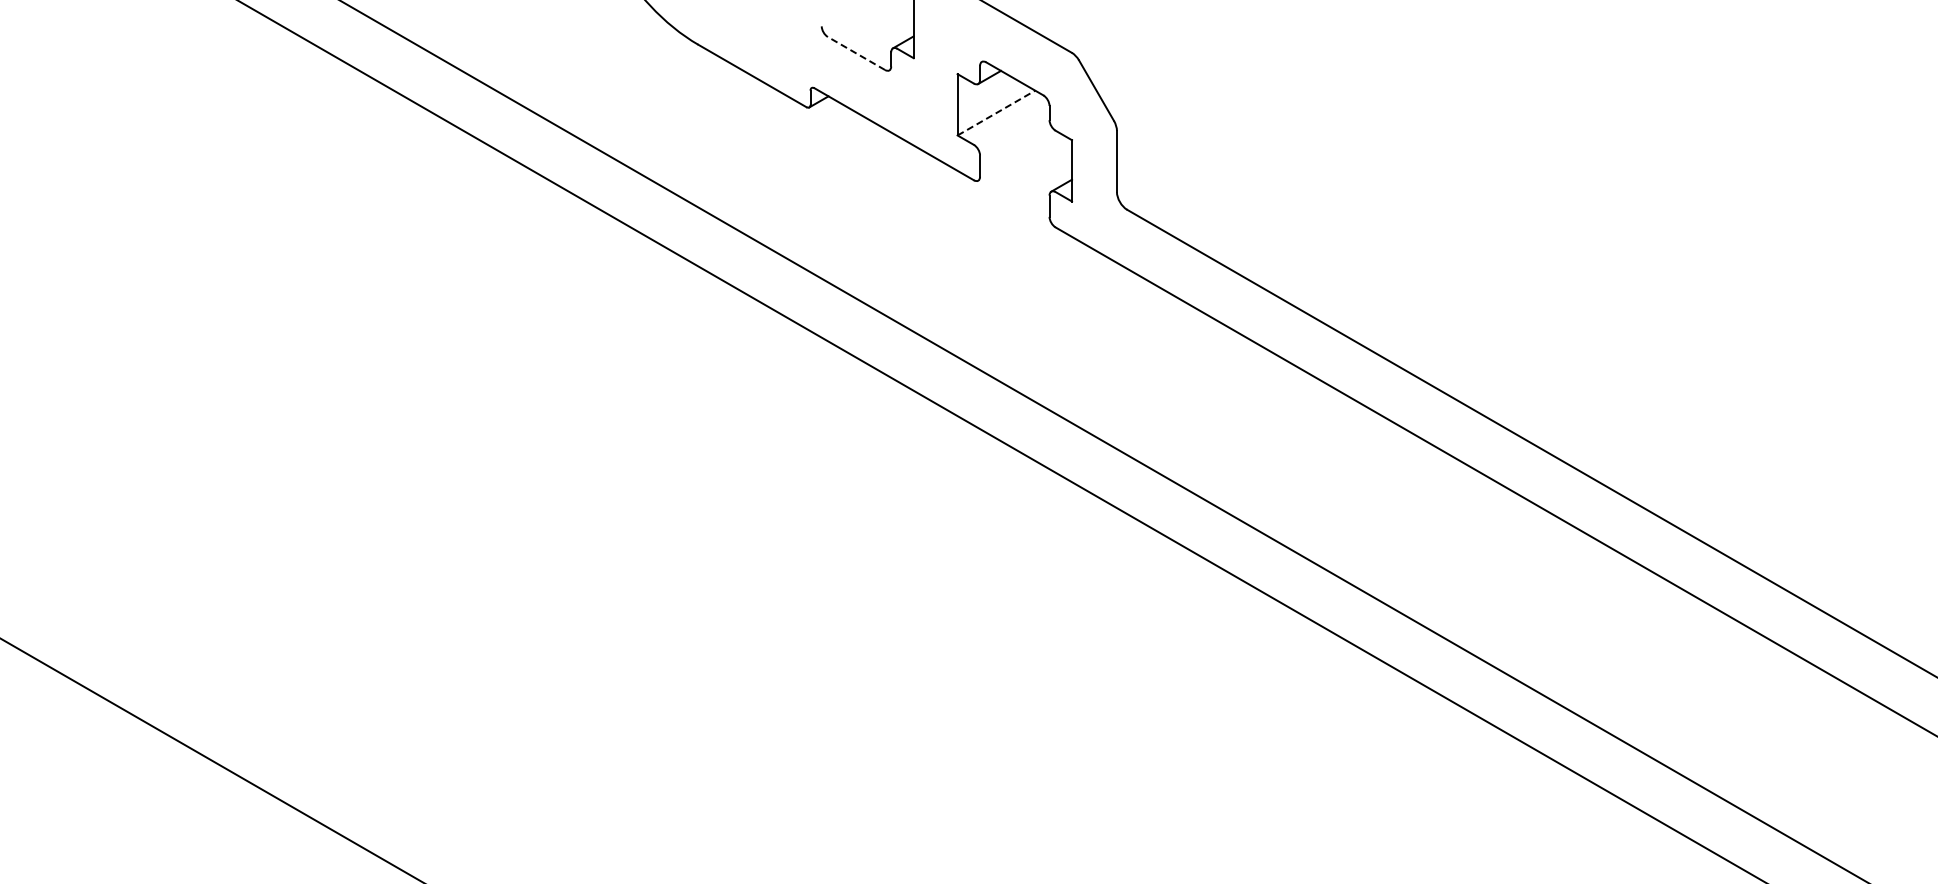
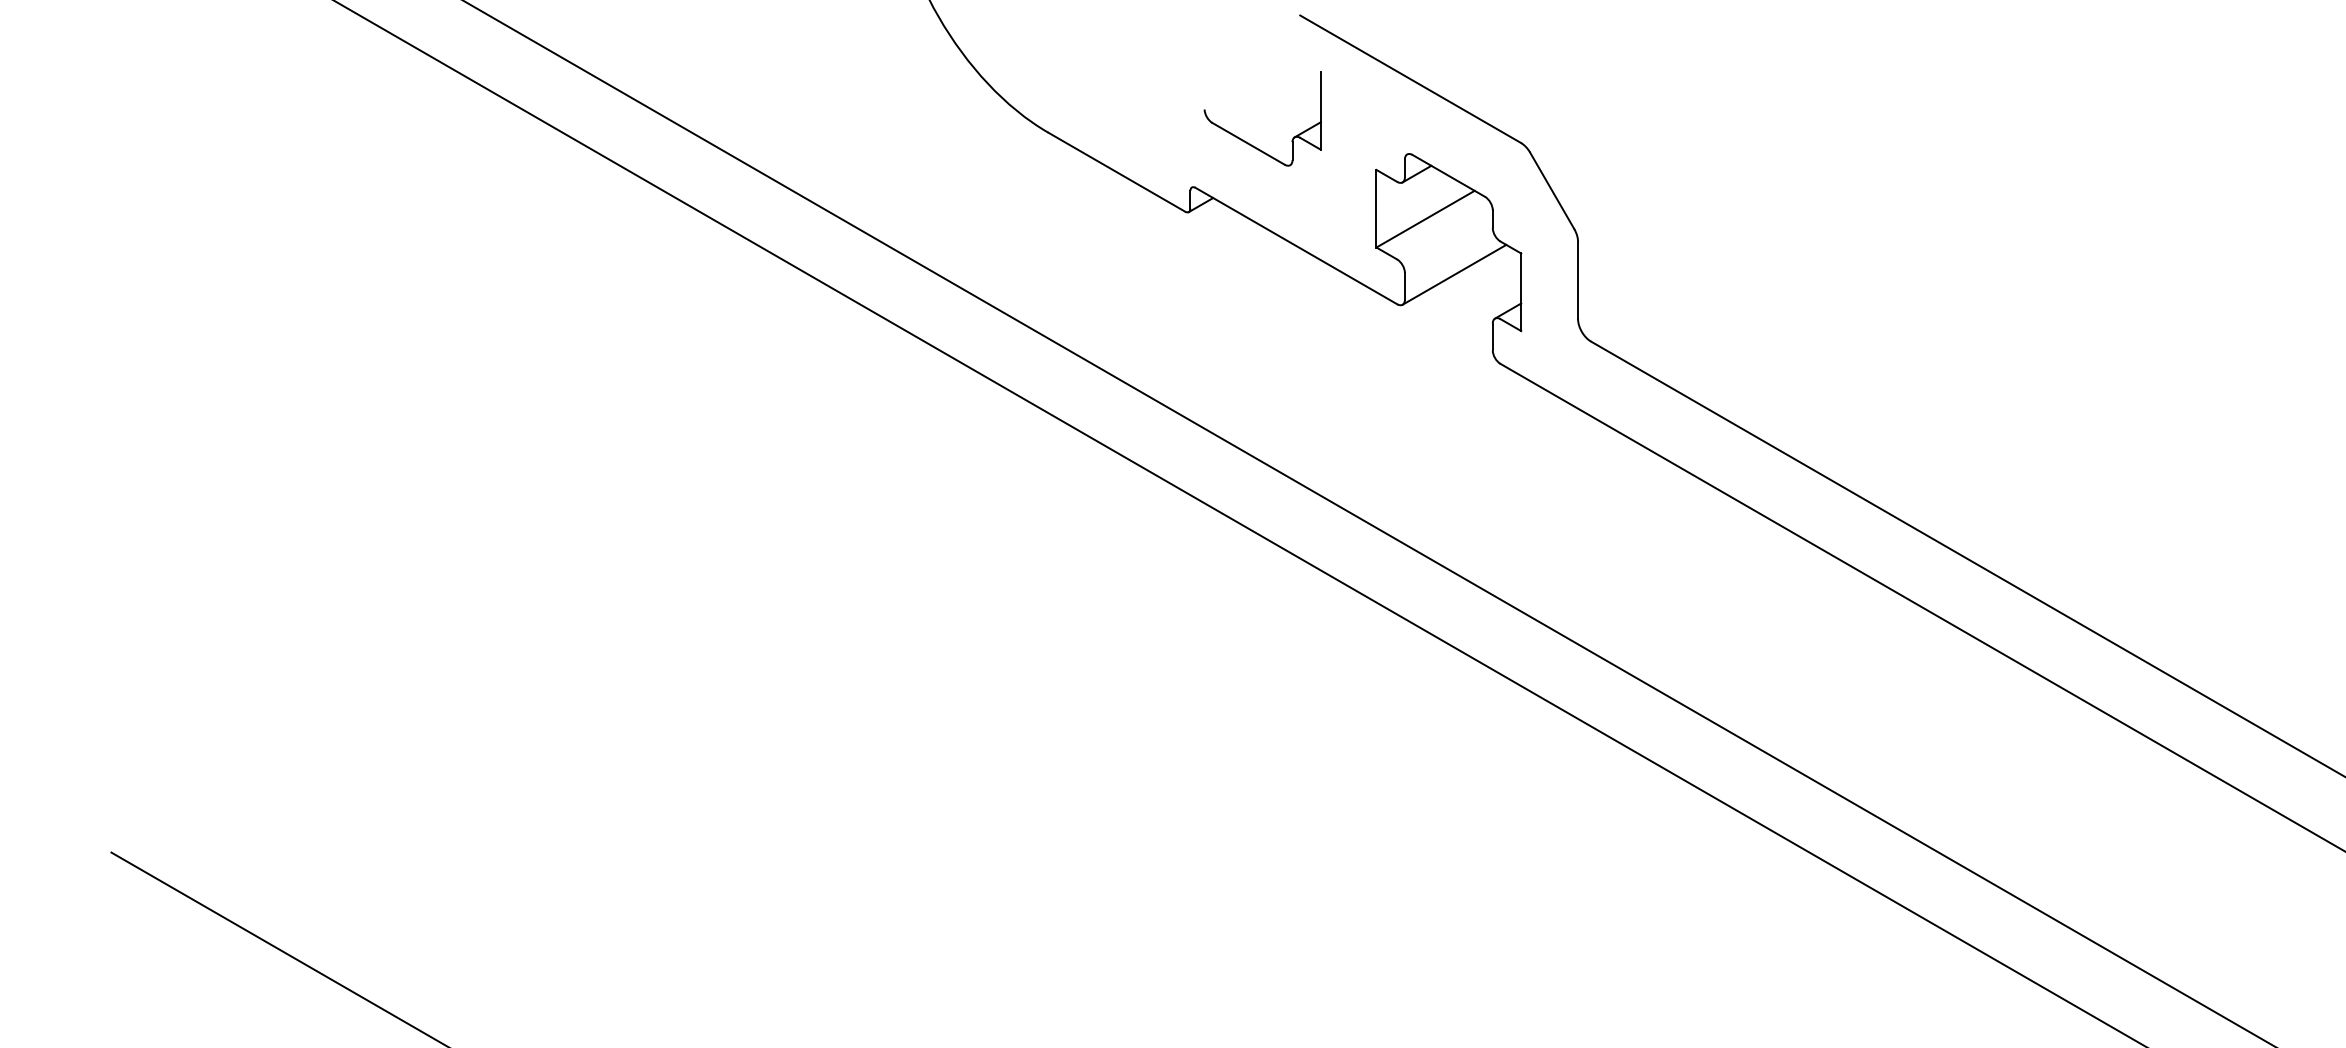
line: (856, 53) -> (1248, 143), dashed -> solid
line: (996, 113) -> (1425, 219), dashed -> solid
line: (1019, 156) -> (1454, 274), added

